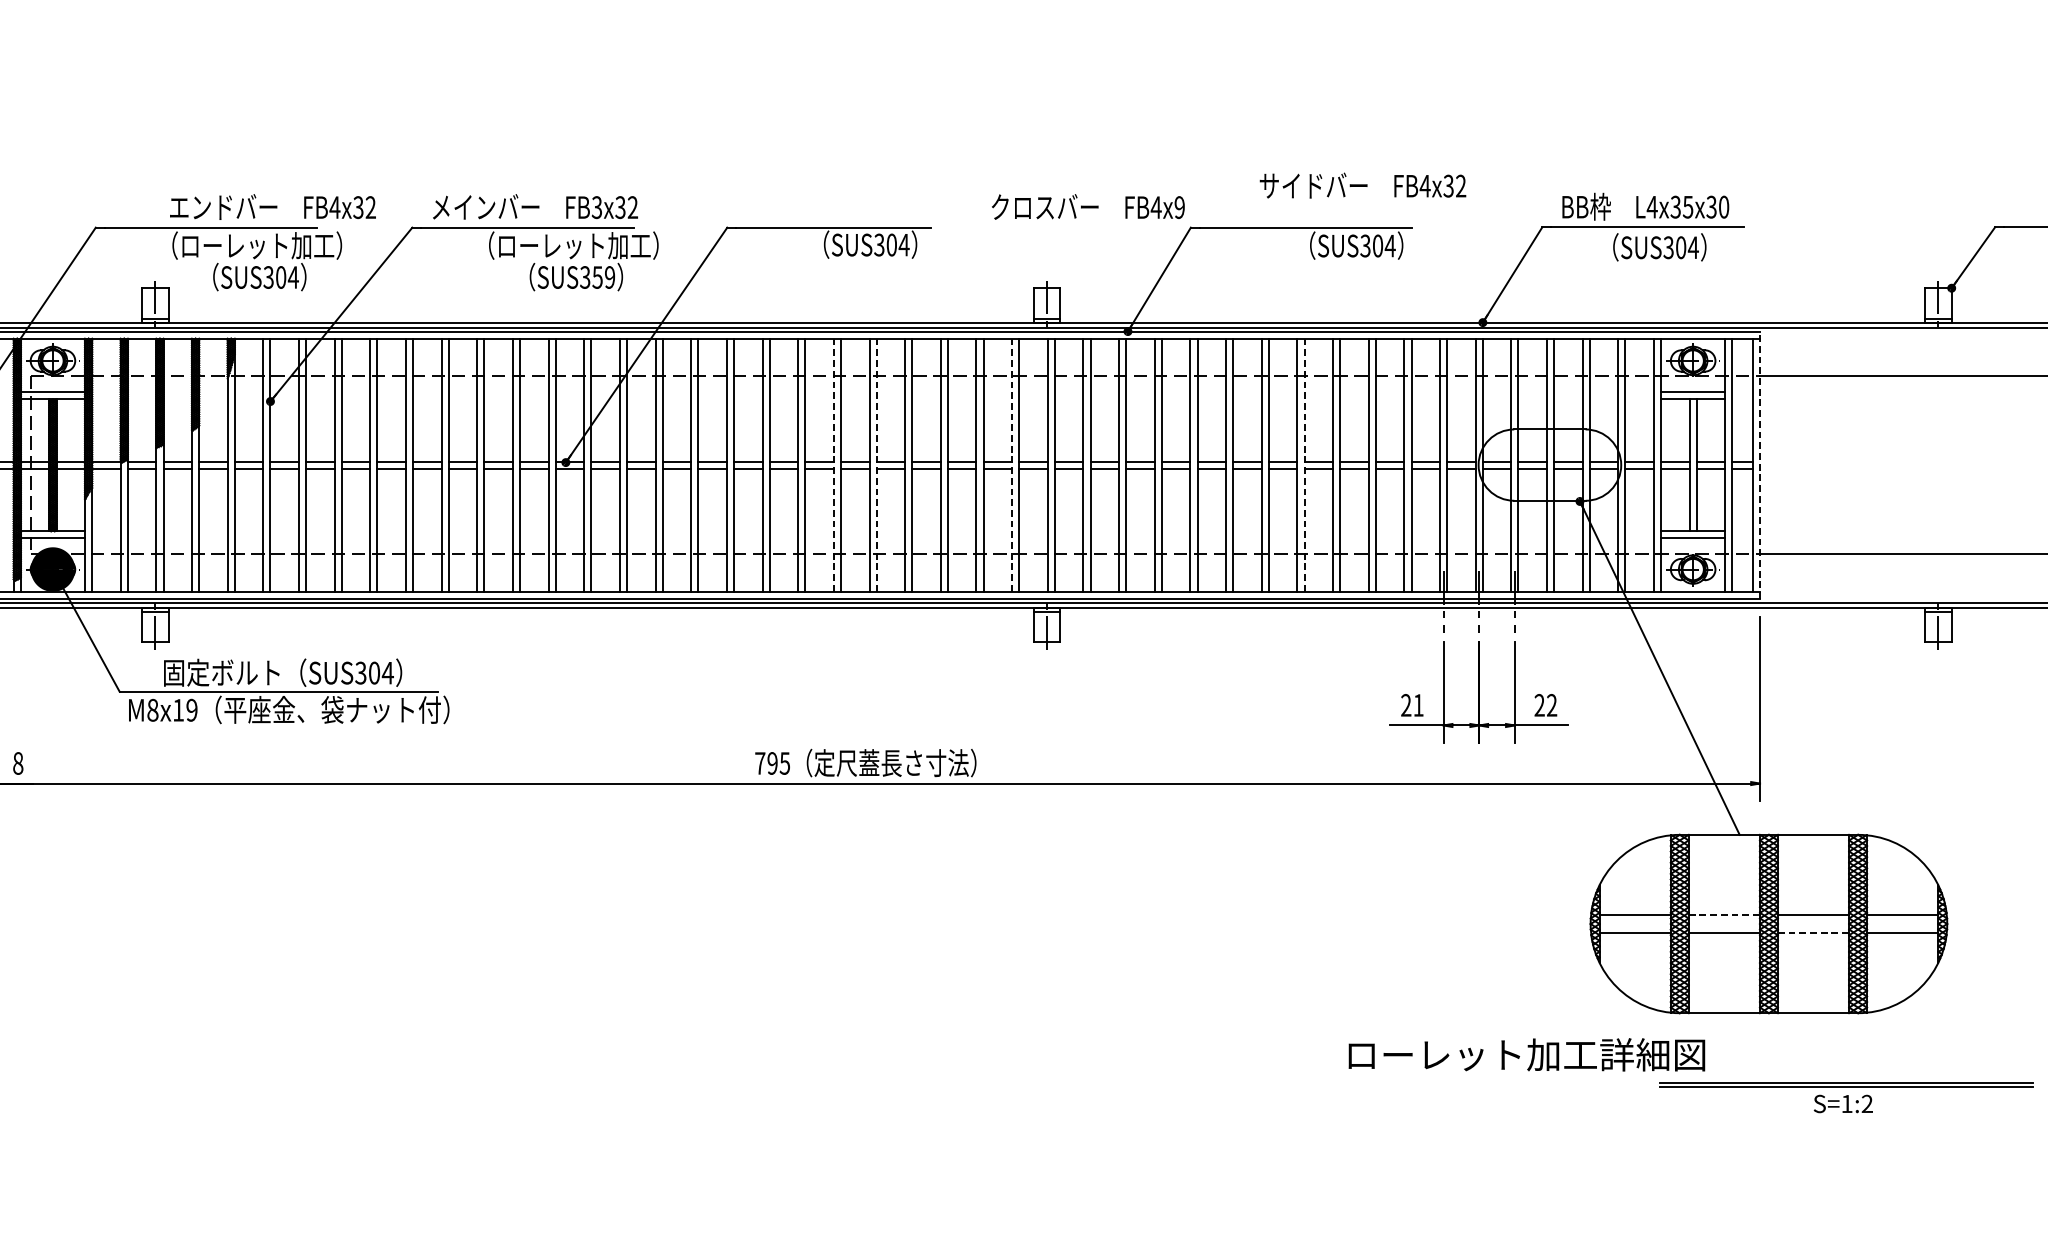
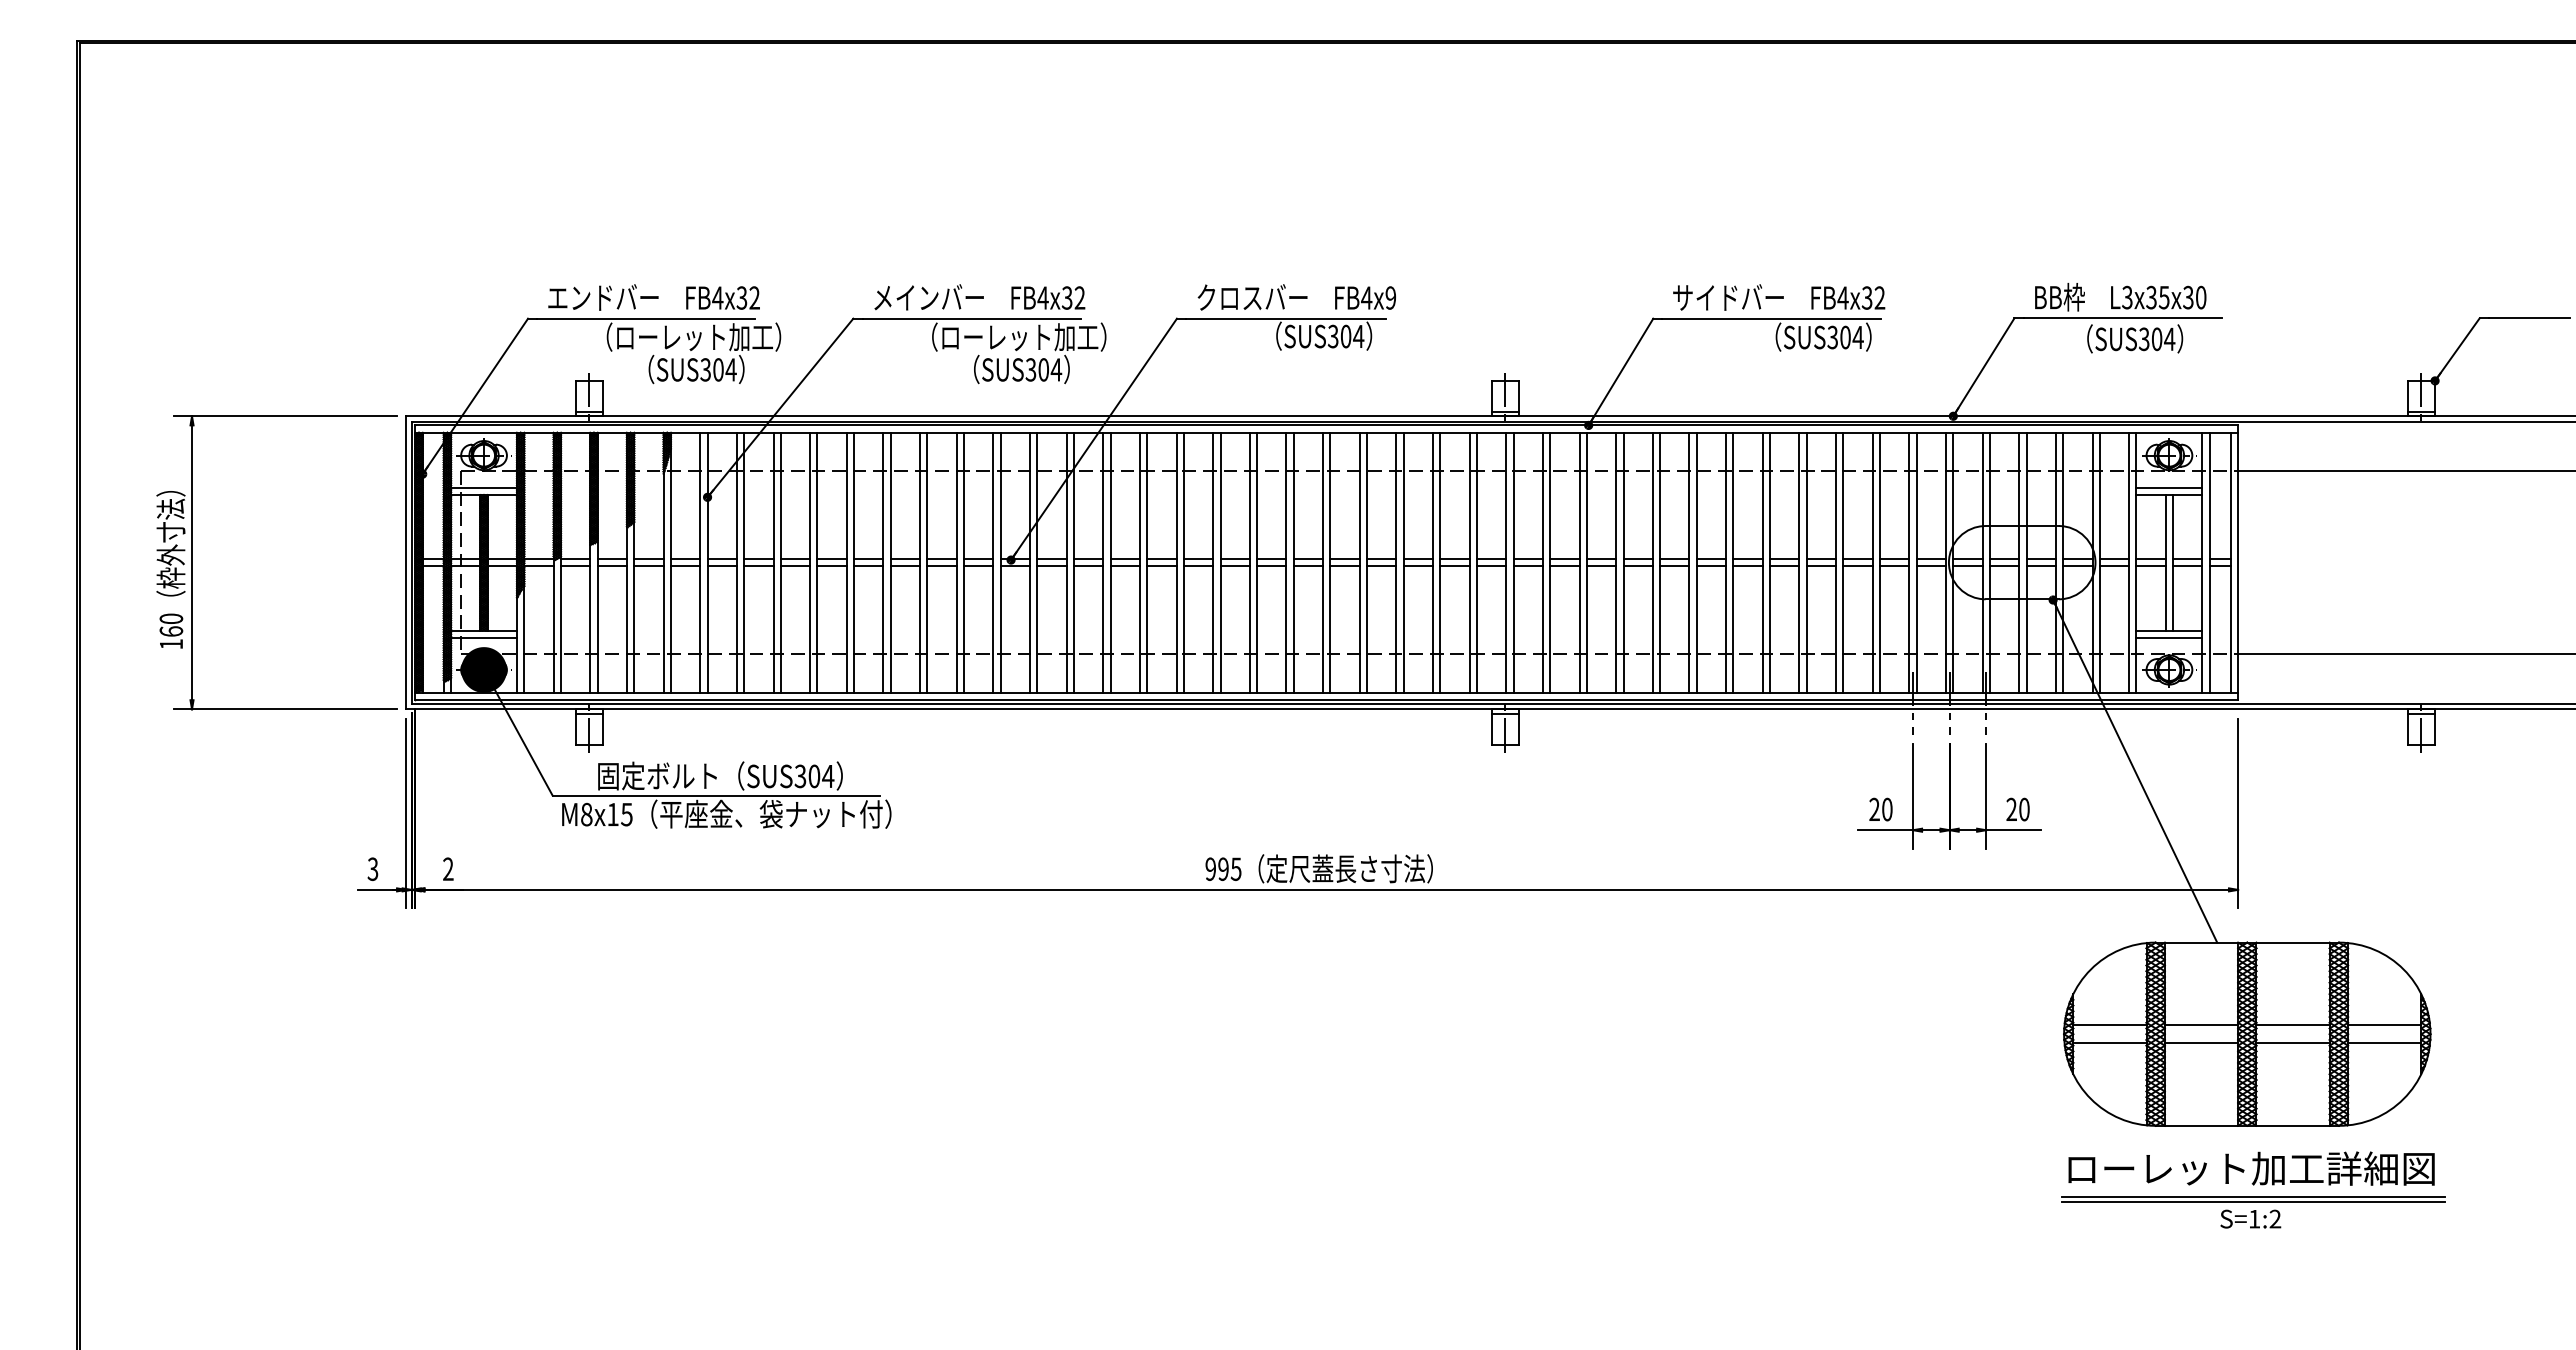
text: (1363, 185) -> (1779, 297), moved
text: (272, 207) -> (653, 297), moved
text: (596, 207) -> (1042, 297), FB3x32 -> FB4x32
text: (1087, 207) -> (1296, 297), moved
text: (1652, 207) -> (2127, 297), L4x35x30 -> L3x35x30
text: (604, 277) -> (1050, 369), SUS359 -> SUS304
line: (1760, 464) -> (2238, 562), dashed -> solid
line: (833, 465) -> (1286, 563), dashed -> solid
line: (876, 465) -> (1330, 563), dashed -> solid
line: (1012, 465) -> (1469, 563), dashed -> solid
line: (1304, 465) -> (1770, 563), dashed -> solid
text: (1418, 705) -> (1887, 809), 21 -> 20
text: (1552, 705) -> (2024, 809), 22 -> 20
text: (191, 710) -> (626, 814), M8x19 -> M8x15
text: (759, 762) -> (1210, 868), 795 -> 995
text: (18, 763) -> (448, 869), 8 -> 2
line: (1724, 915) -> (2201, 1025), dashed -> solid
line: (1813, 933) -> (2293, 1043), dashed -> solid
text: (1526, 1054) -> (2251, 1168), moved
part: (1846, 1097) -> (2253, 1212), moved

